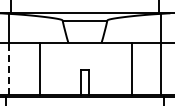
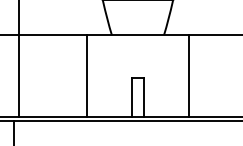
line: (9, 68) -> (19, 75), dashed -> solid
line: (40, 68) -> (86, 75), moved
line: (131, 68) -> (189, 75), moved

